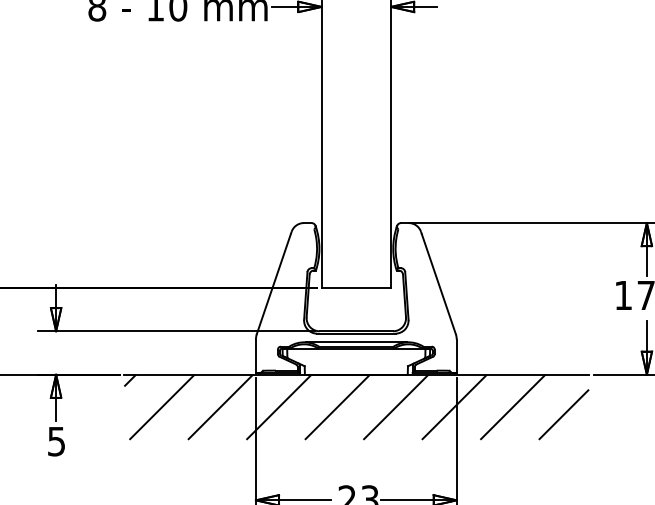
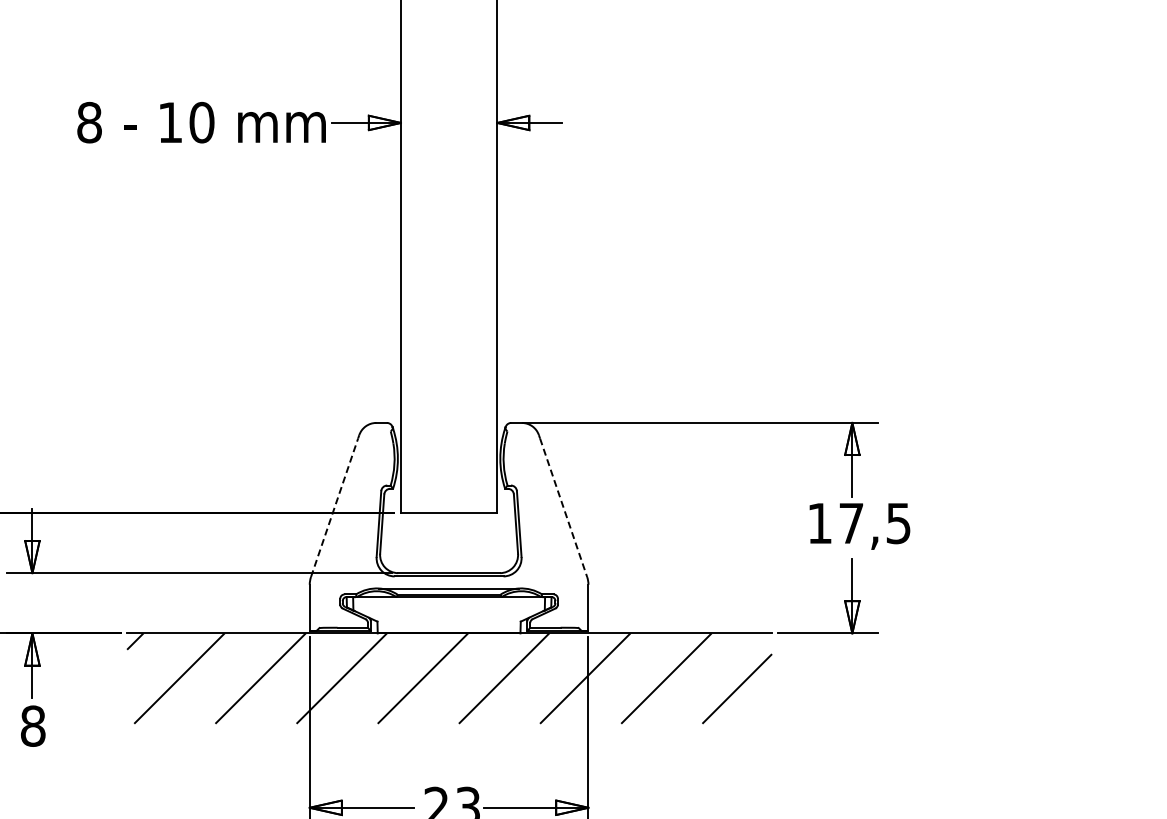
line: (273, 283) -> (334, 507), solid -> dashed
line: (438, 284) -> (563, 508), solid -> dashed
text: (56, 441) -> (33, 725), 5 -> 8

